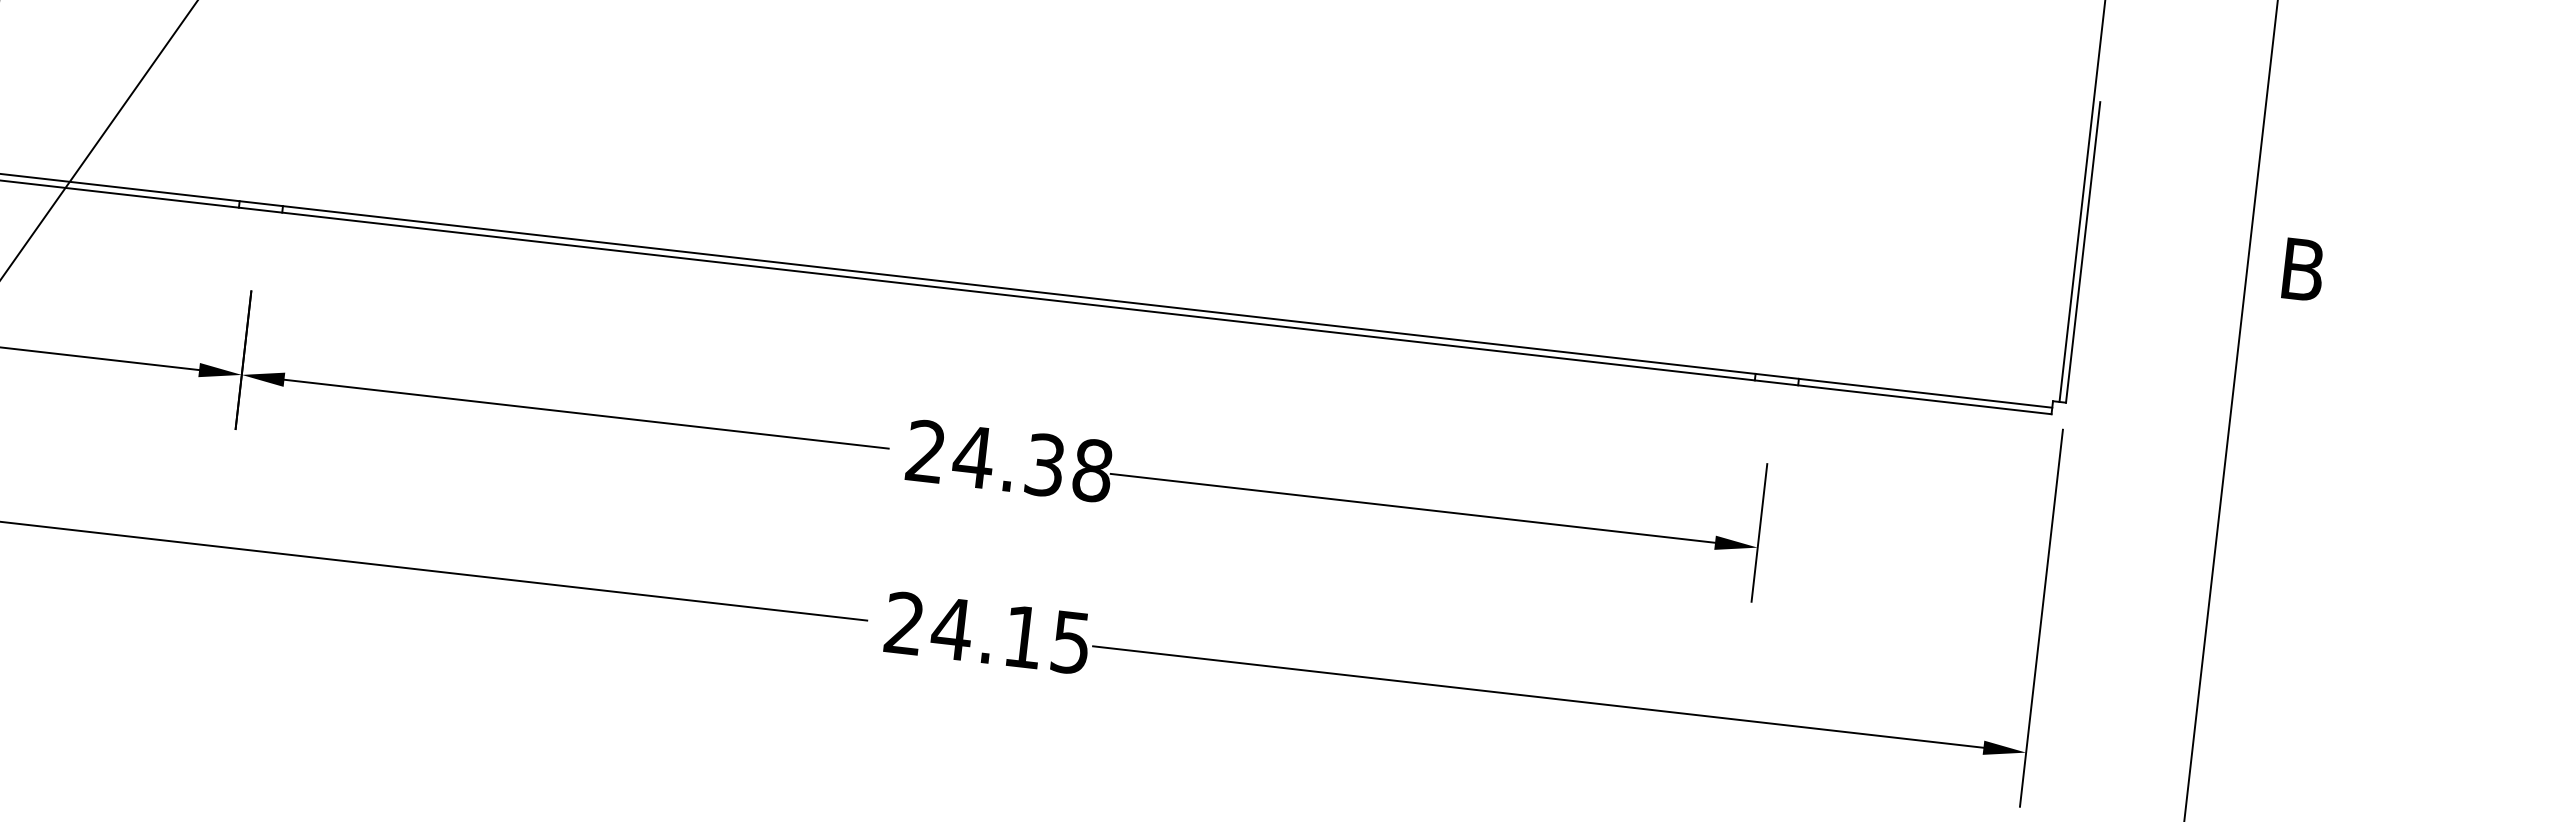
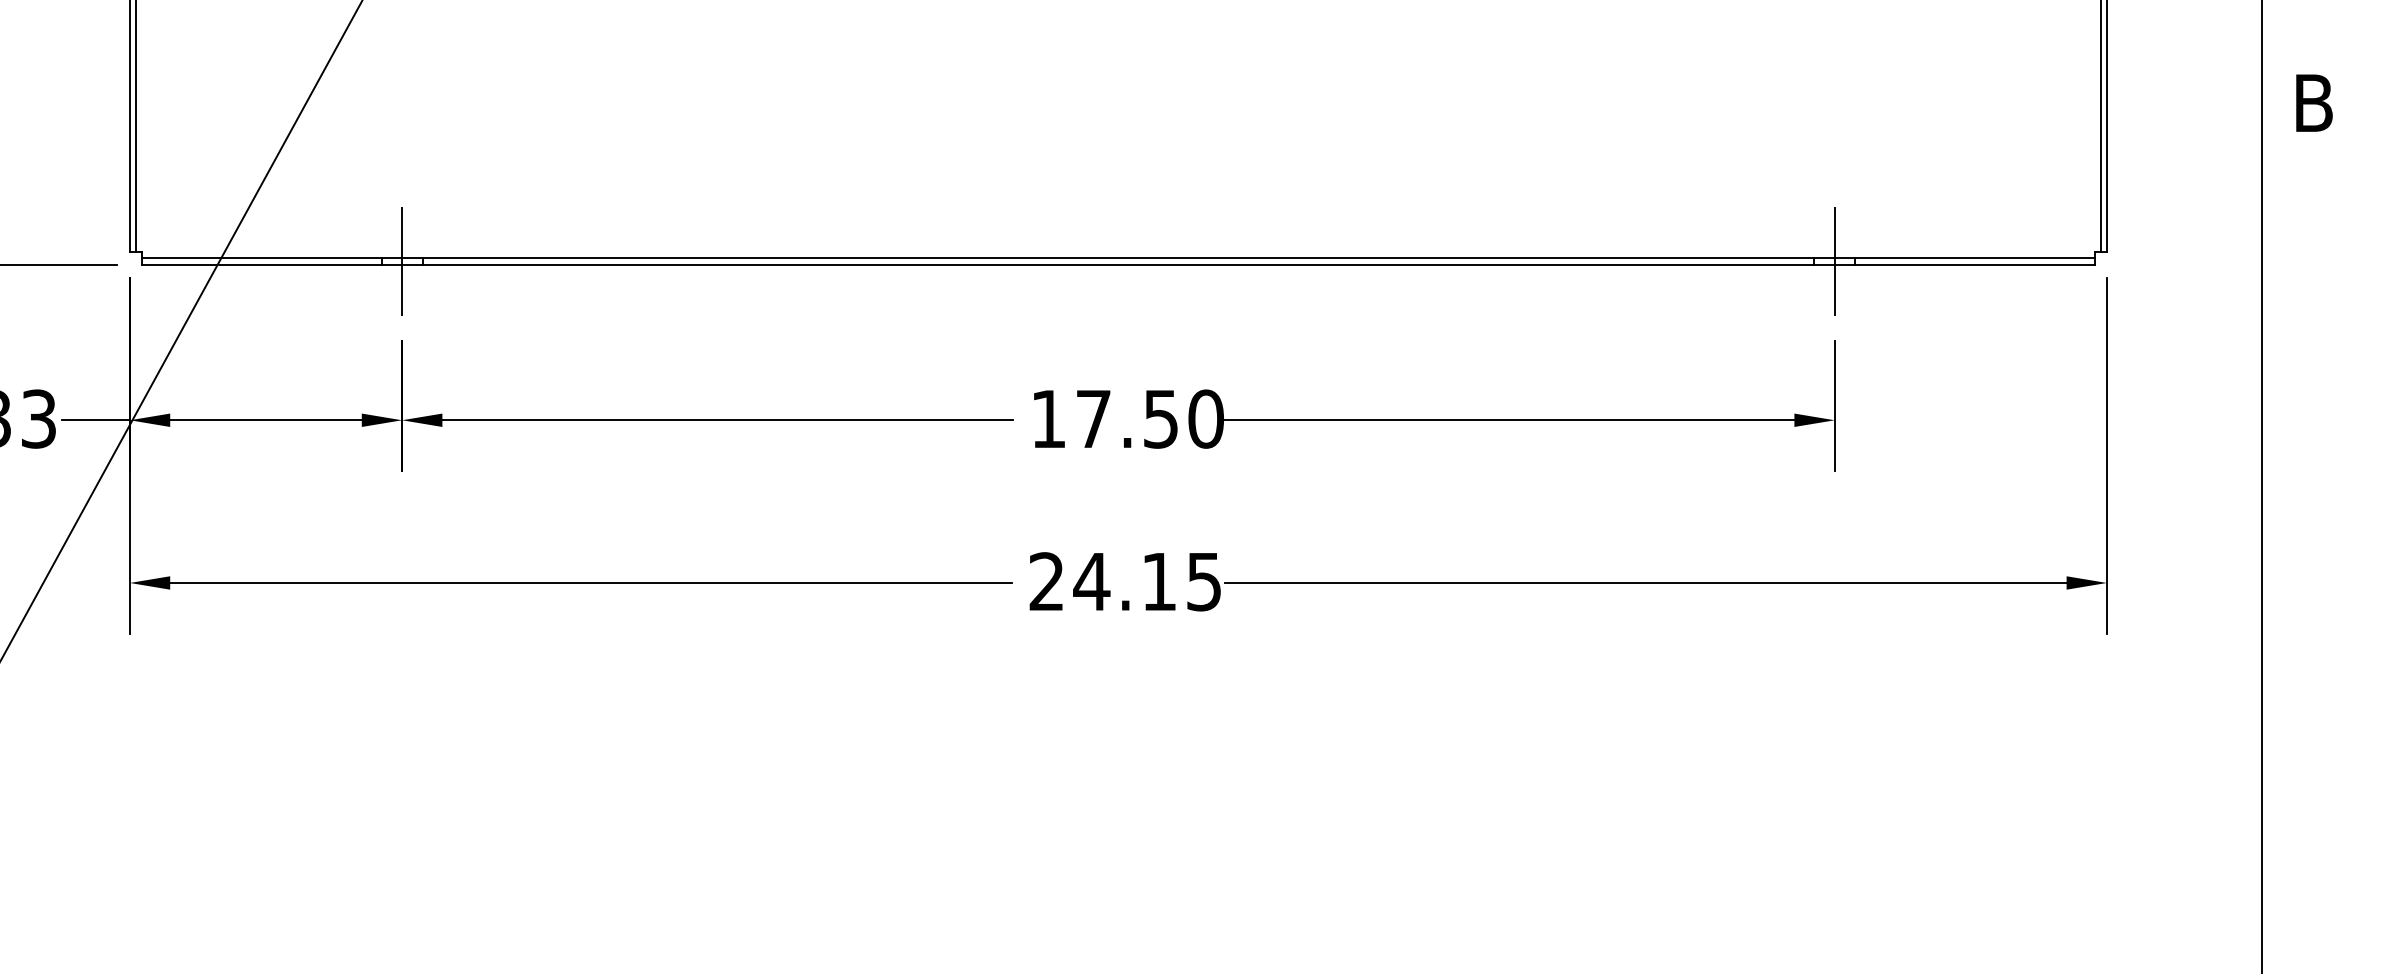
line: (261, 206) -> (402, 261), added
line: (1776, 379) -> (1834, 261), added
text: (1009, 460) -> (1127, 418), 24.38 -> 17.50

